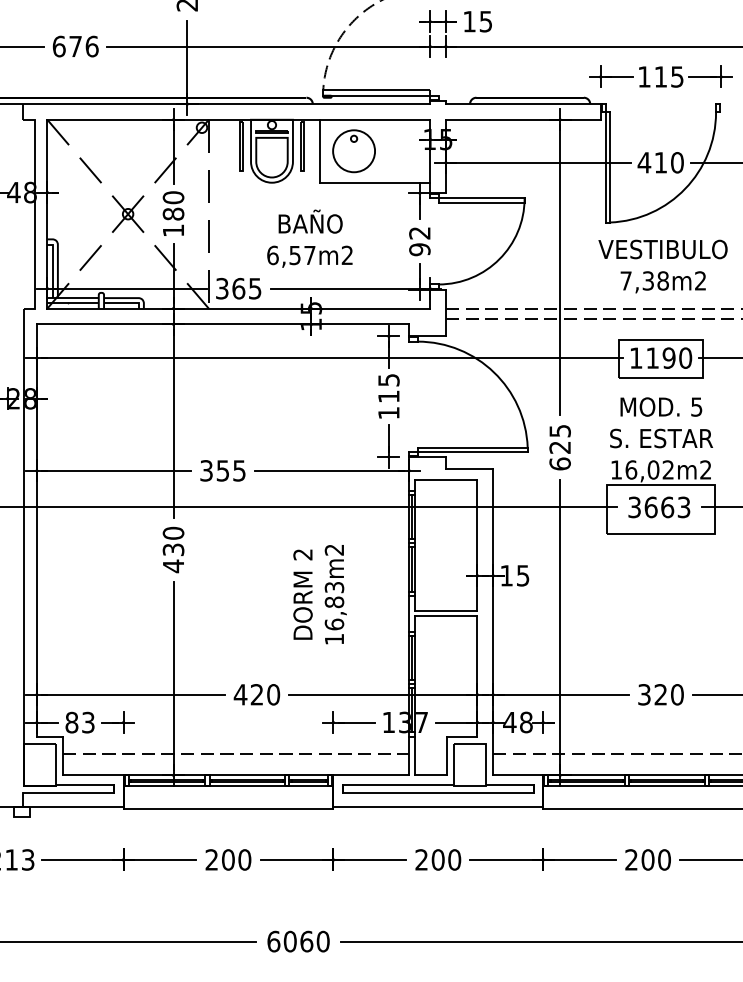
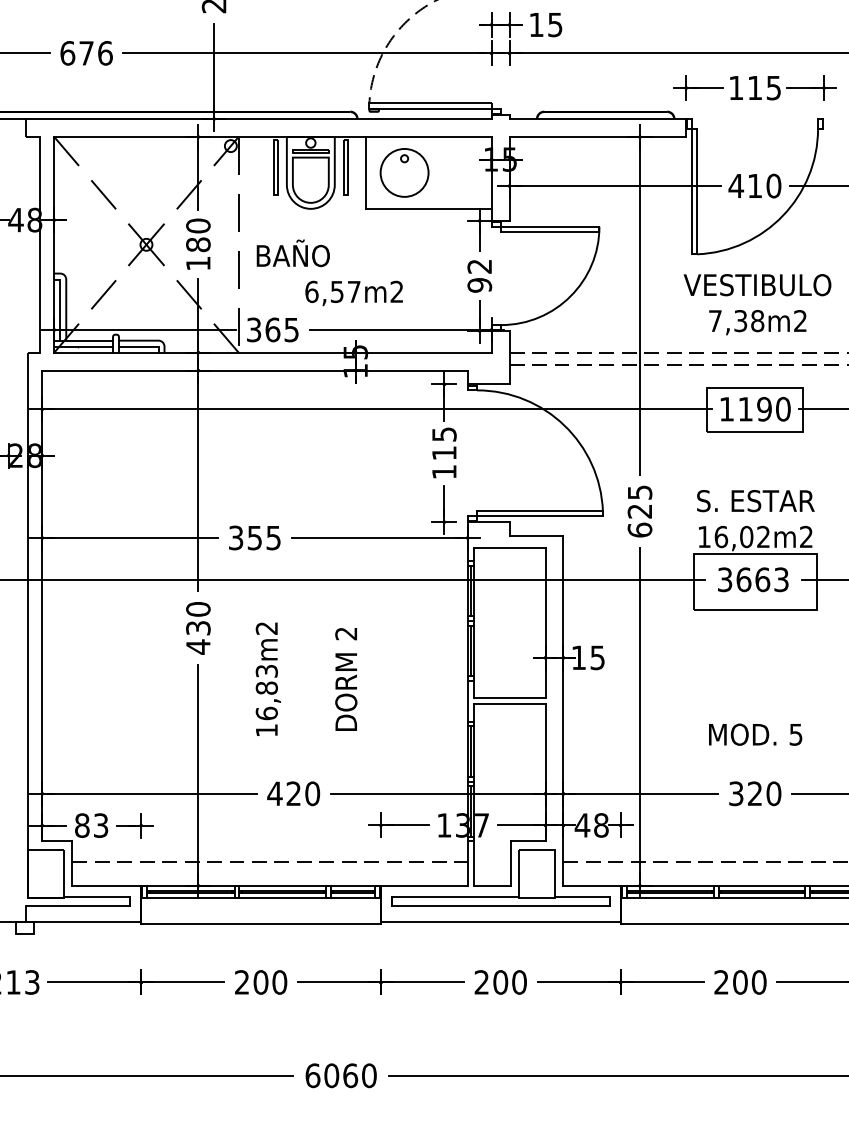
text: (310, 221) -> (293, 253), moved
text: (661, 406) -> (755, 734), moved
text: (335, 594) -> (268, 679), moved

